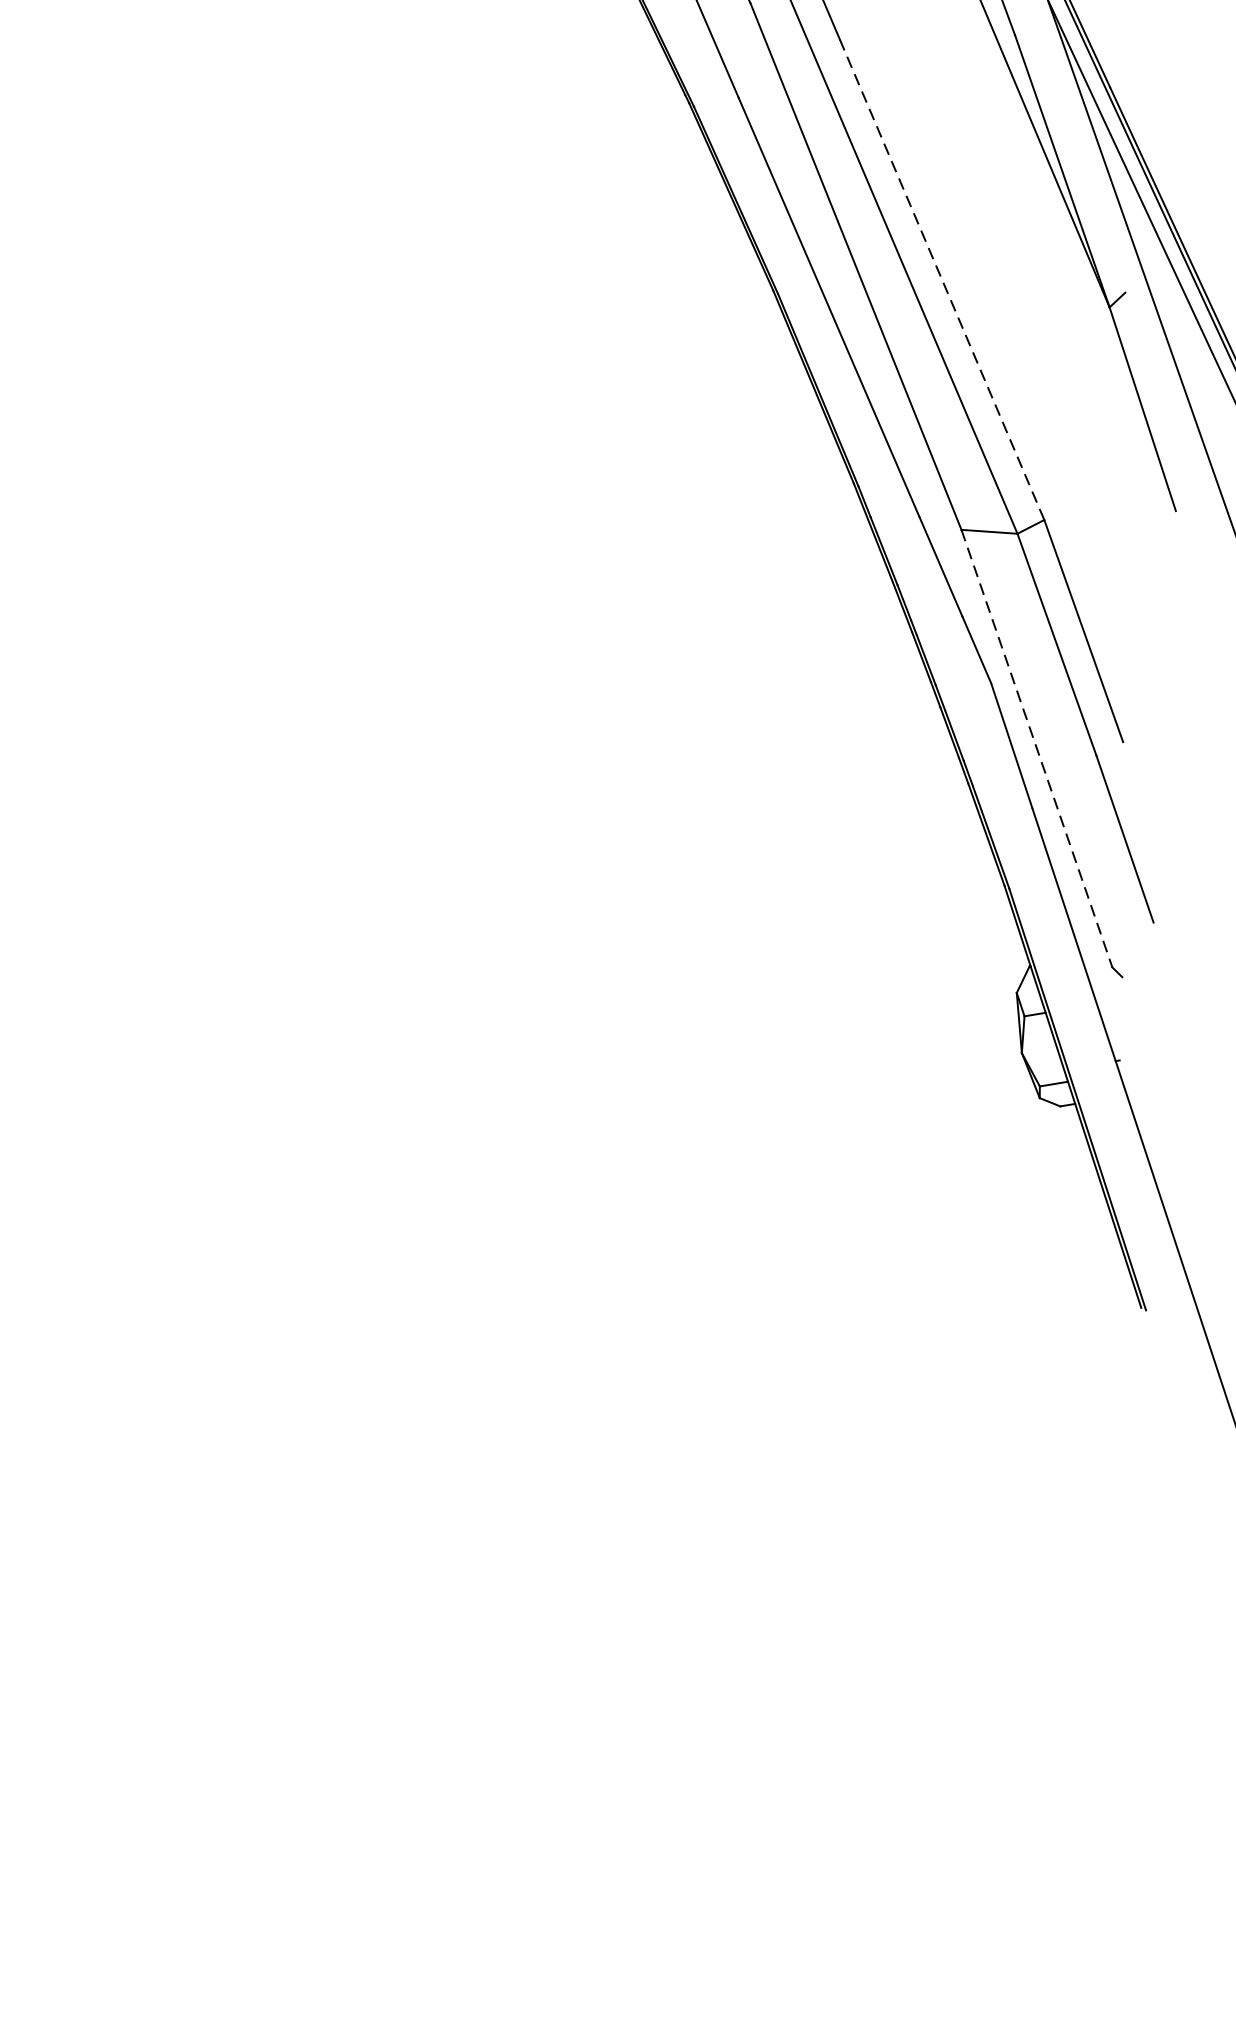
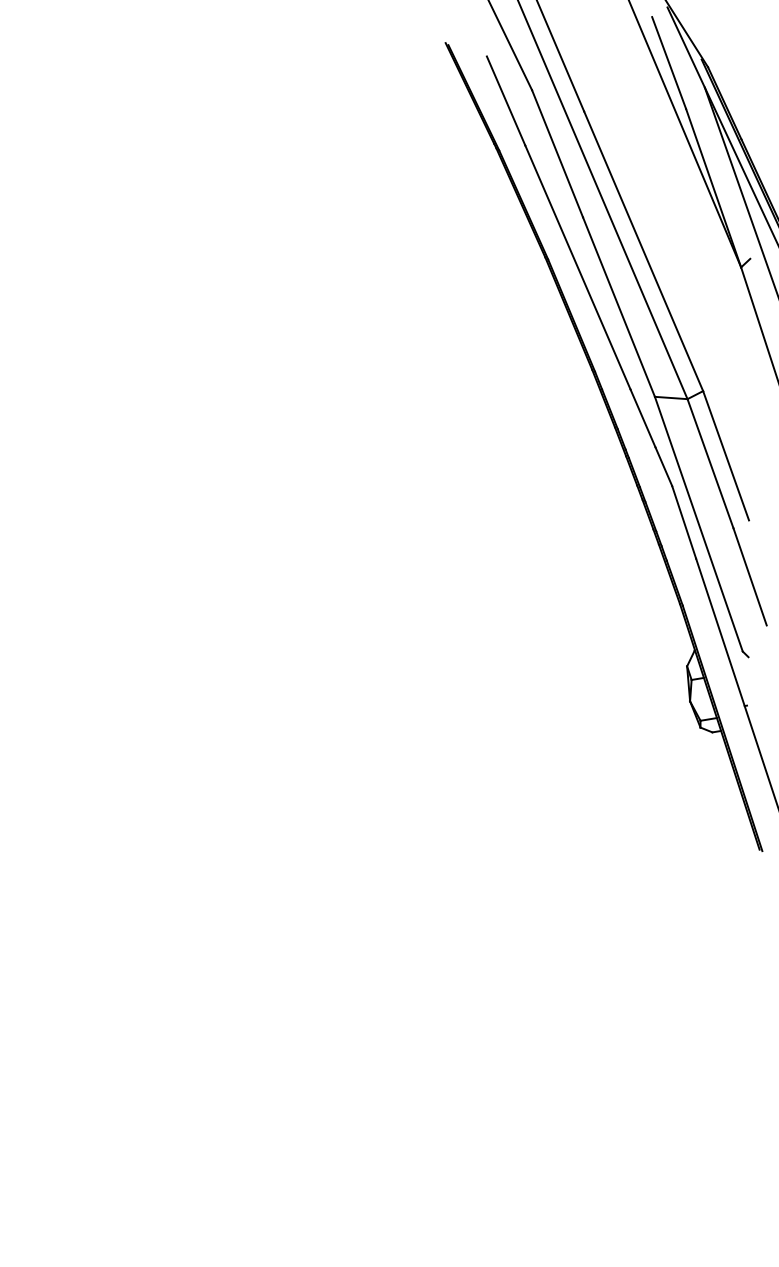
line: (941, 280) -> (643, 251), dashed -> solid
line: (1036, 749) -> (698, 524), dashed -> solid

